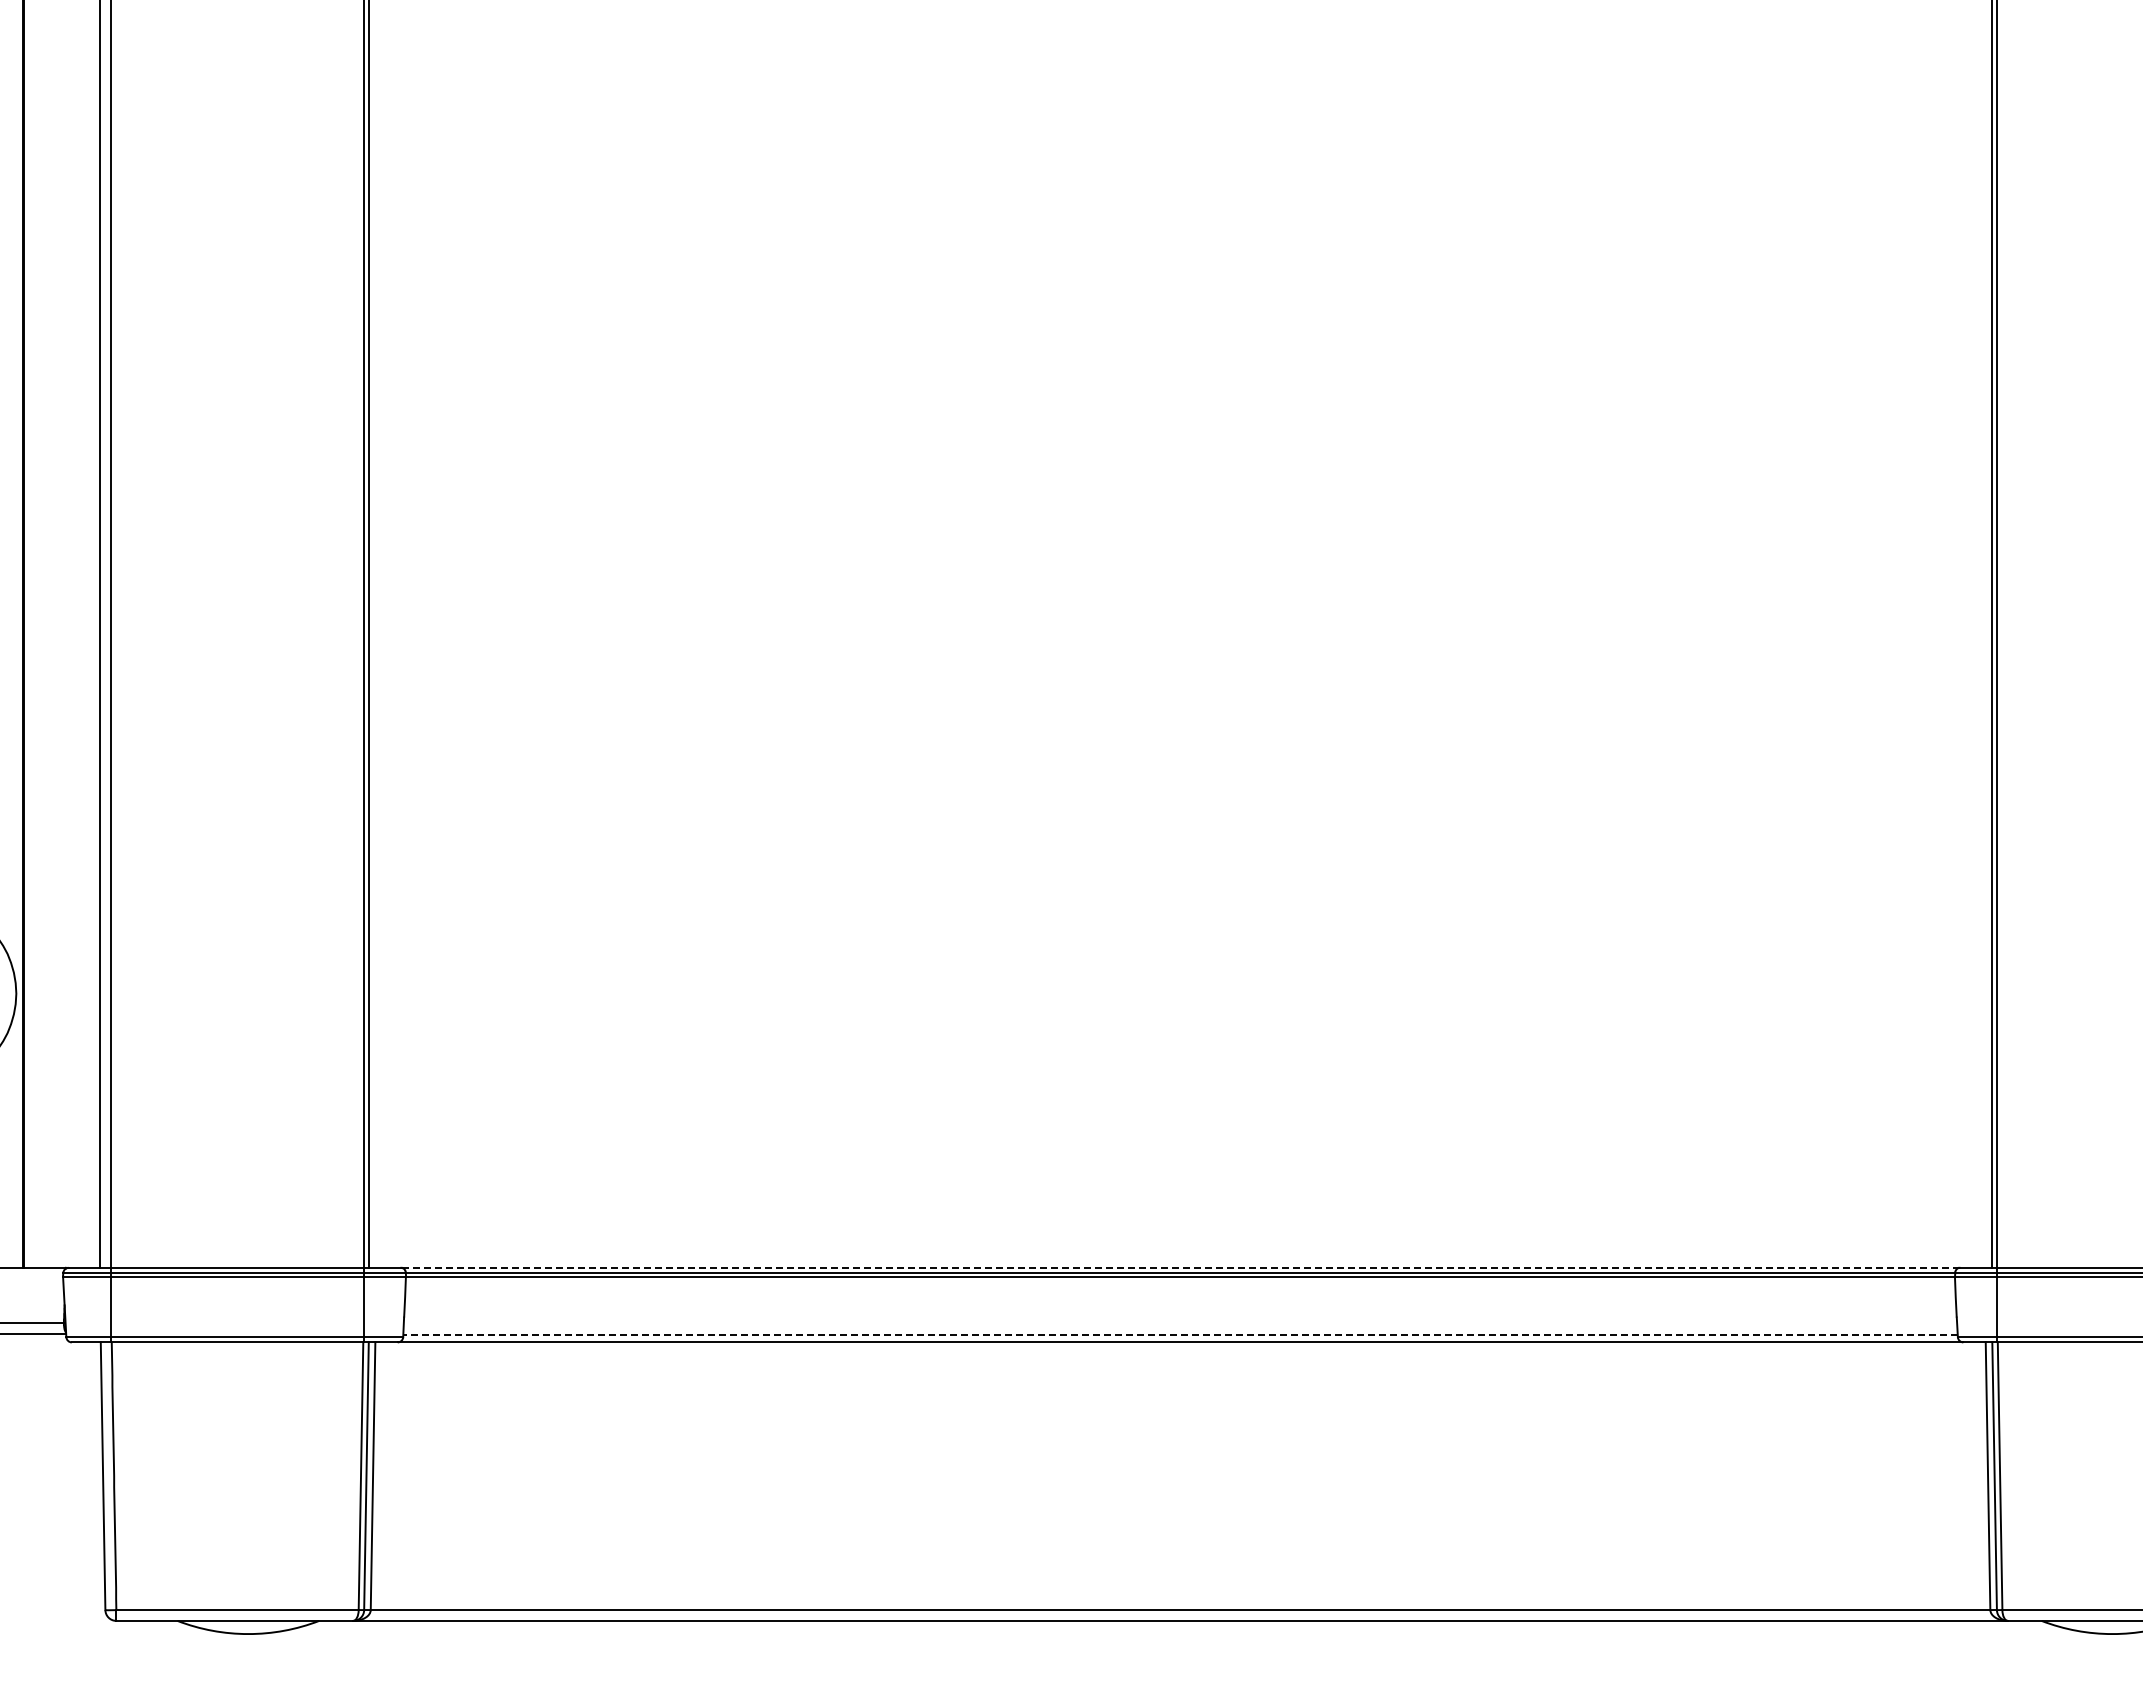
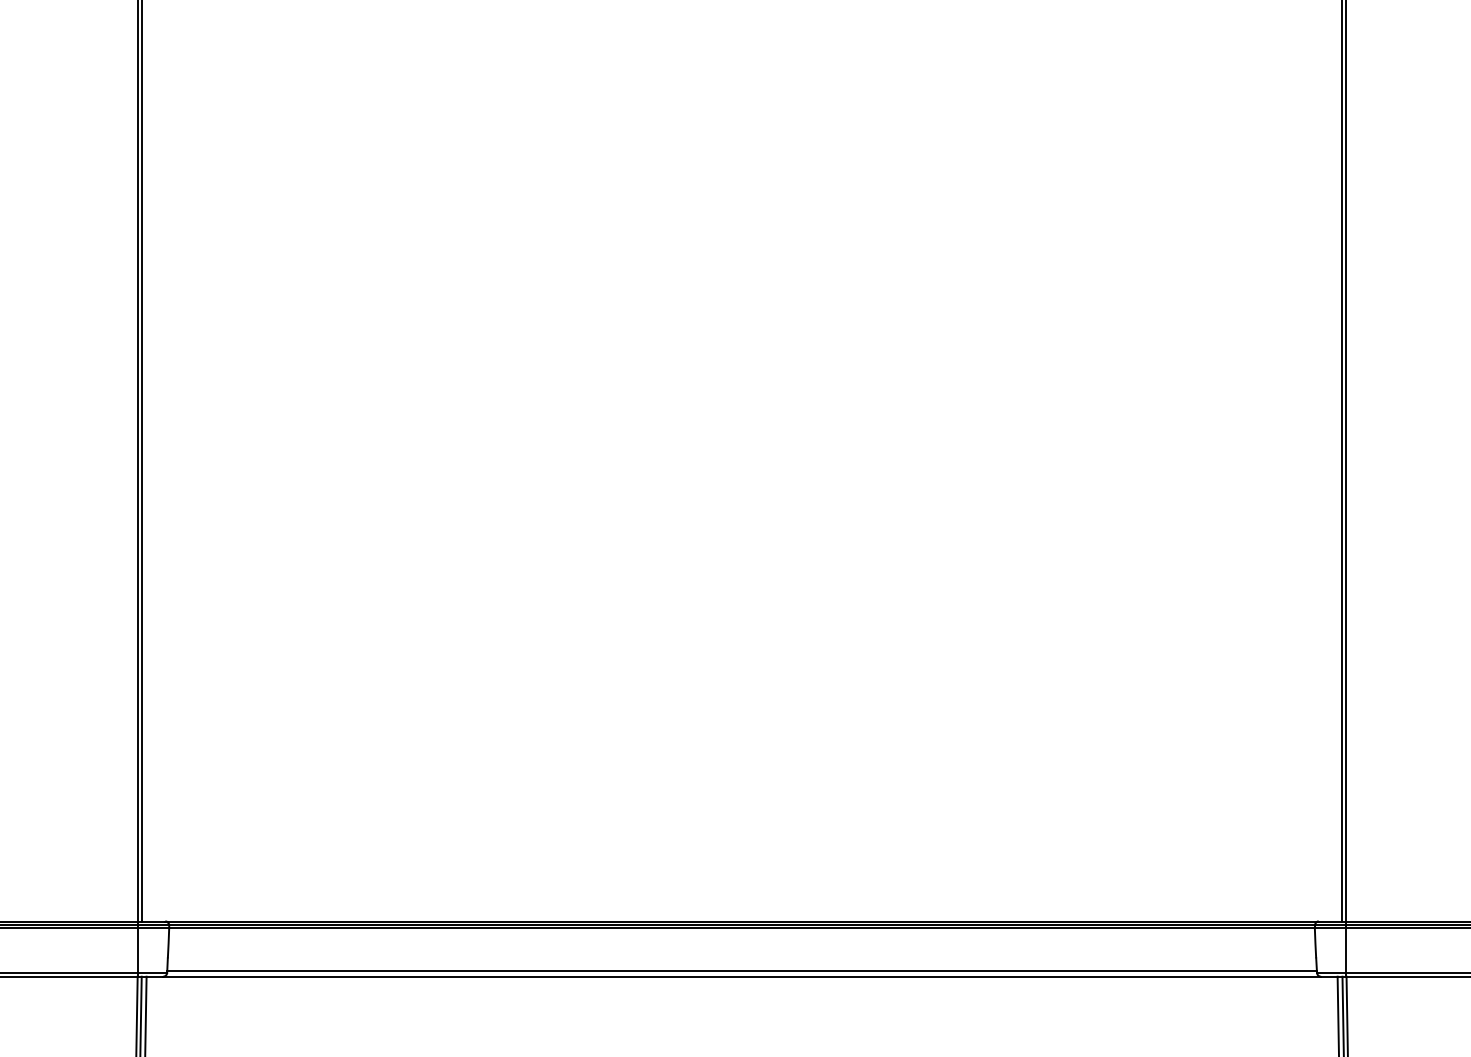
line: (1180, 1267) -> (742, 921), dashed -> solid
line: (1179, 1334) -> (741, 970), dashed -> solid

